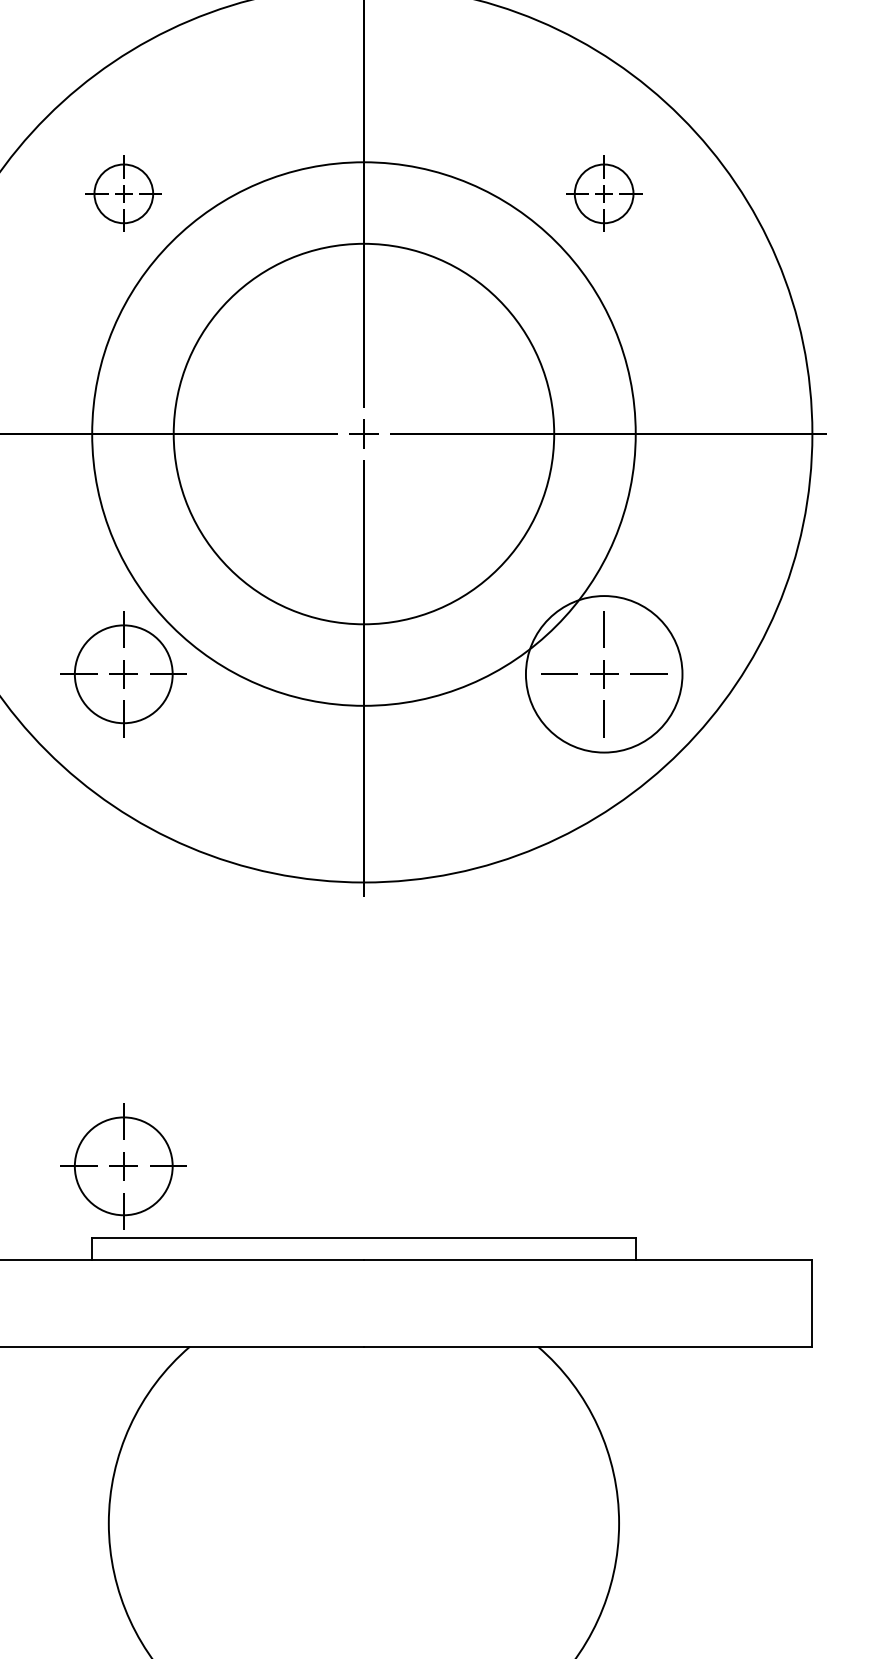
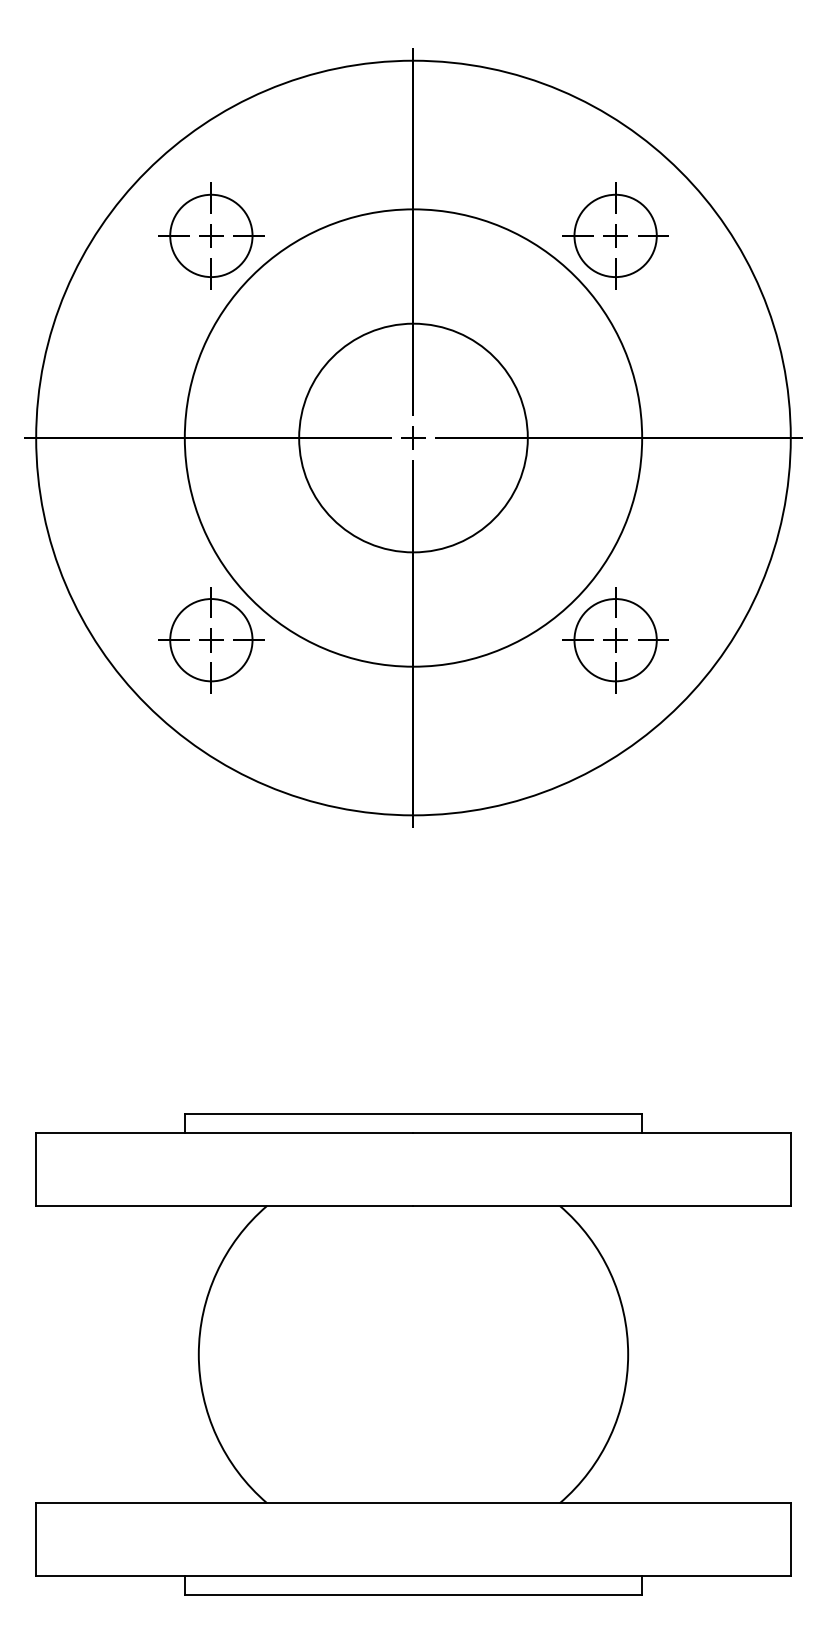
part: (123, 193) -> (211, 235), size x1.67
part: (604, 193) -> (615, 235), size x1.67
circle: (363, 433) -> (413, 437), size x0.71
circle: (604, 674) -> (615, 640), size x0.62
part: (123, 1166) -> (211, 1054), removed

